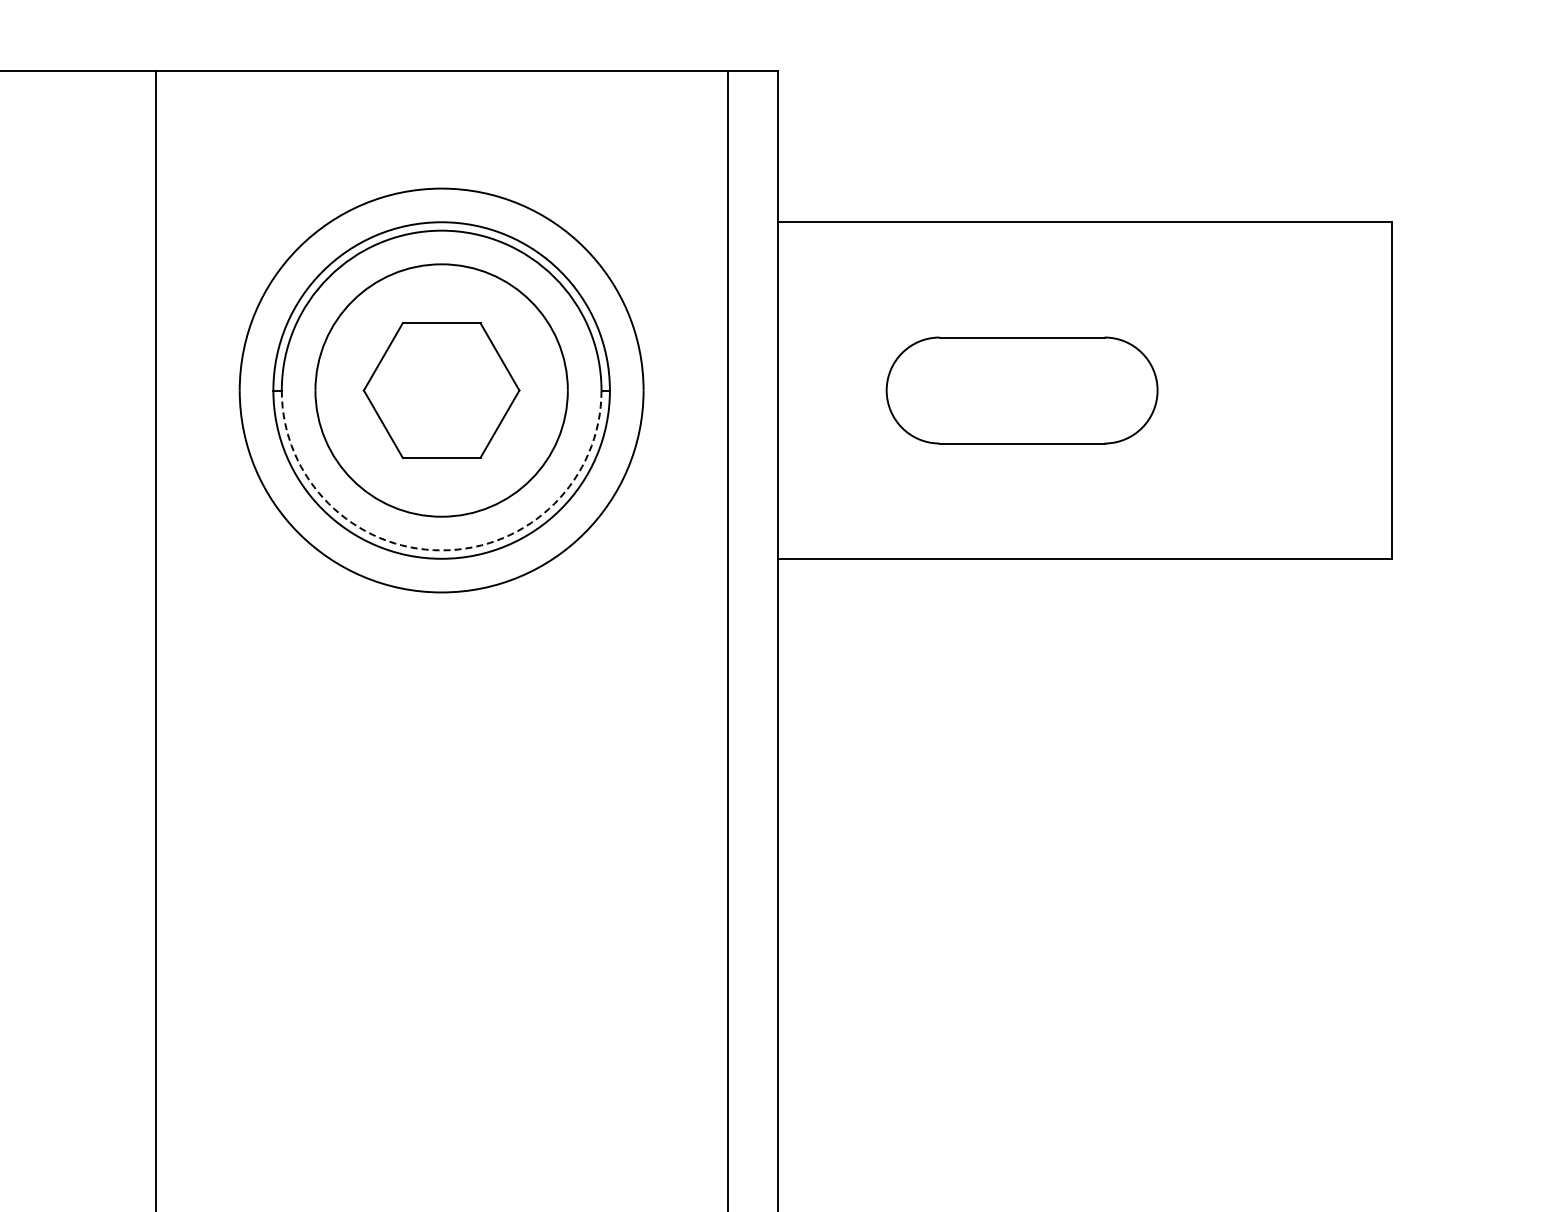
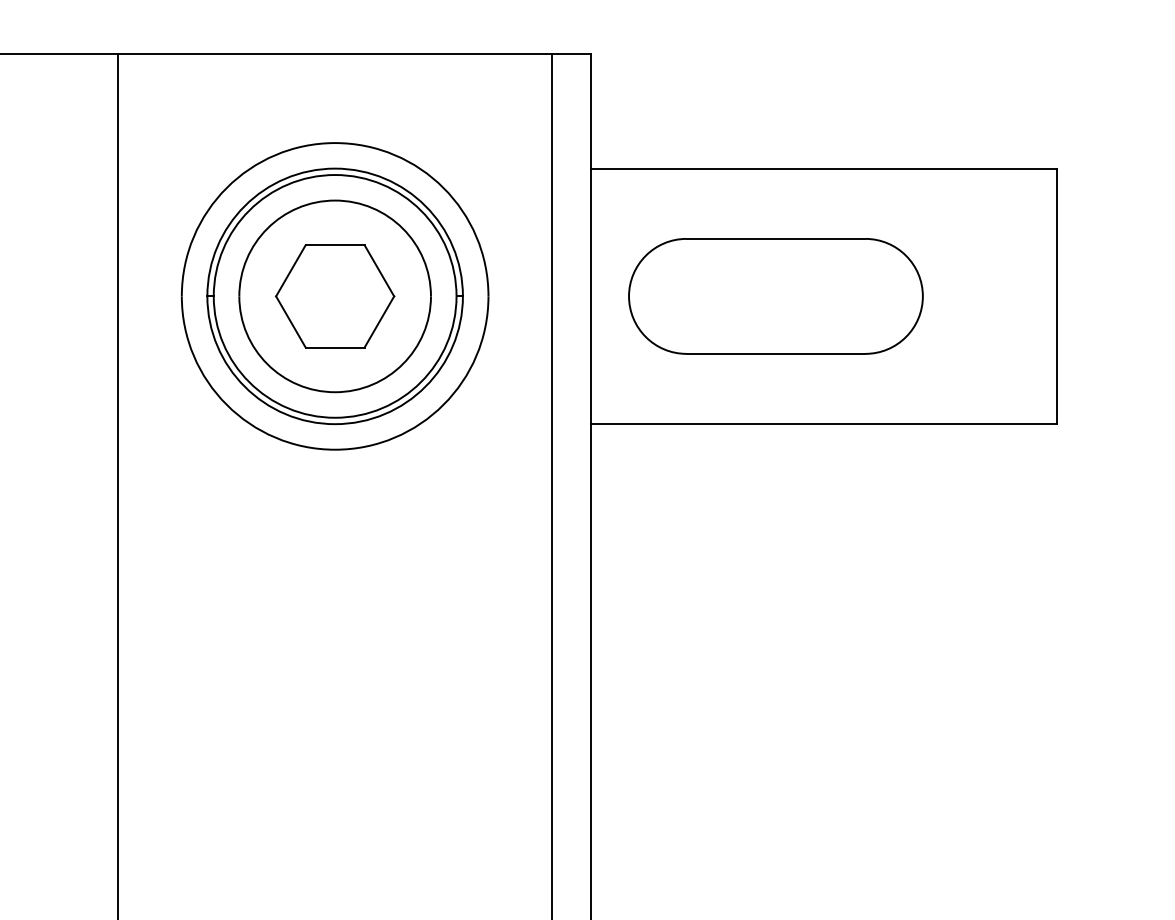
part: (1021, 390) -> (775, 296), size x1.43
arc: (441, 550) -> (335, 417), dashed -> solid

